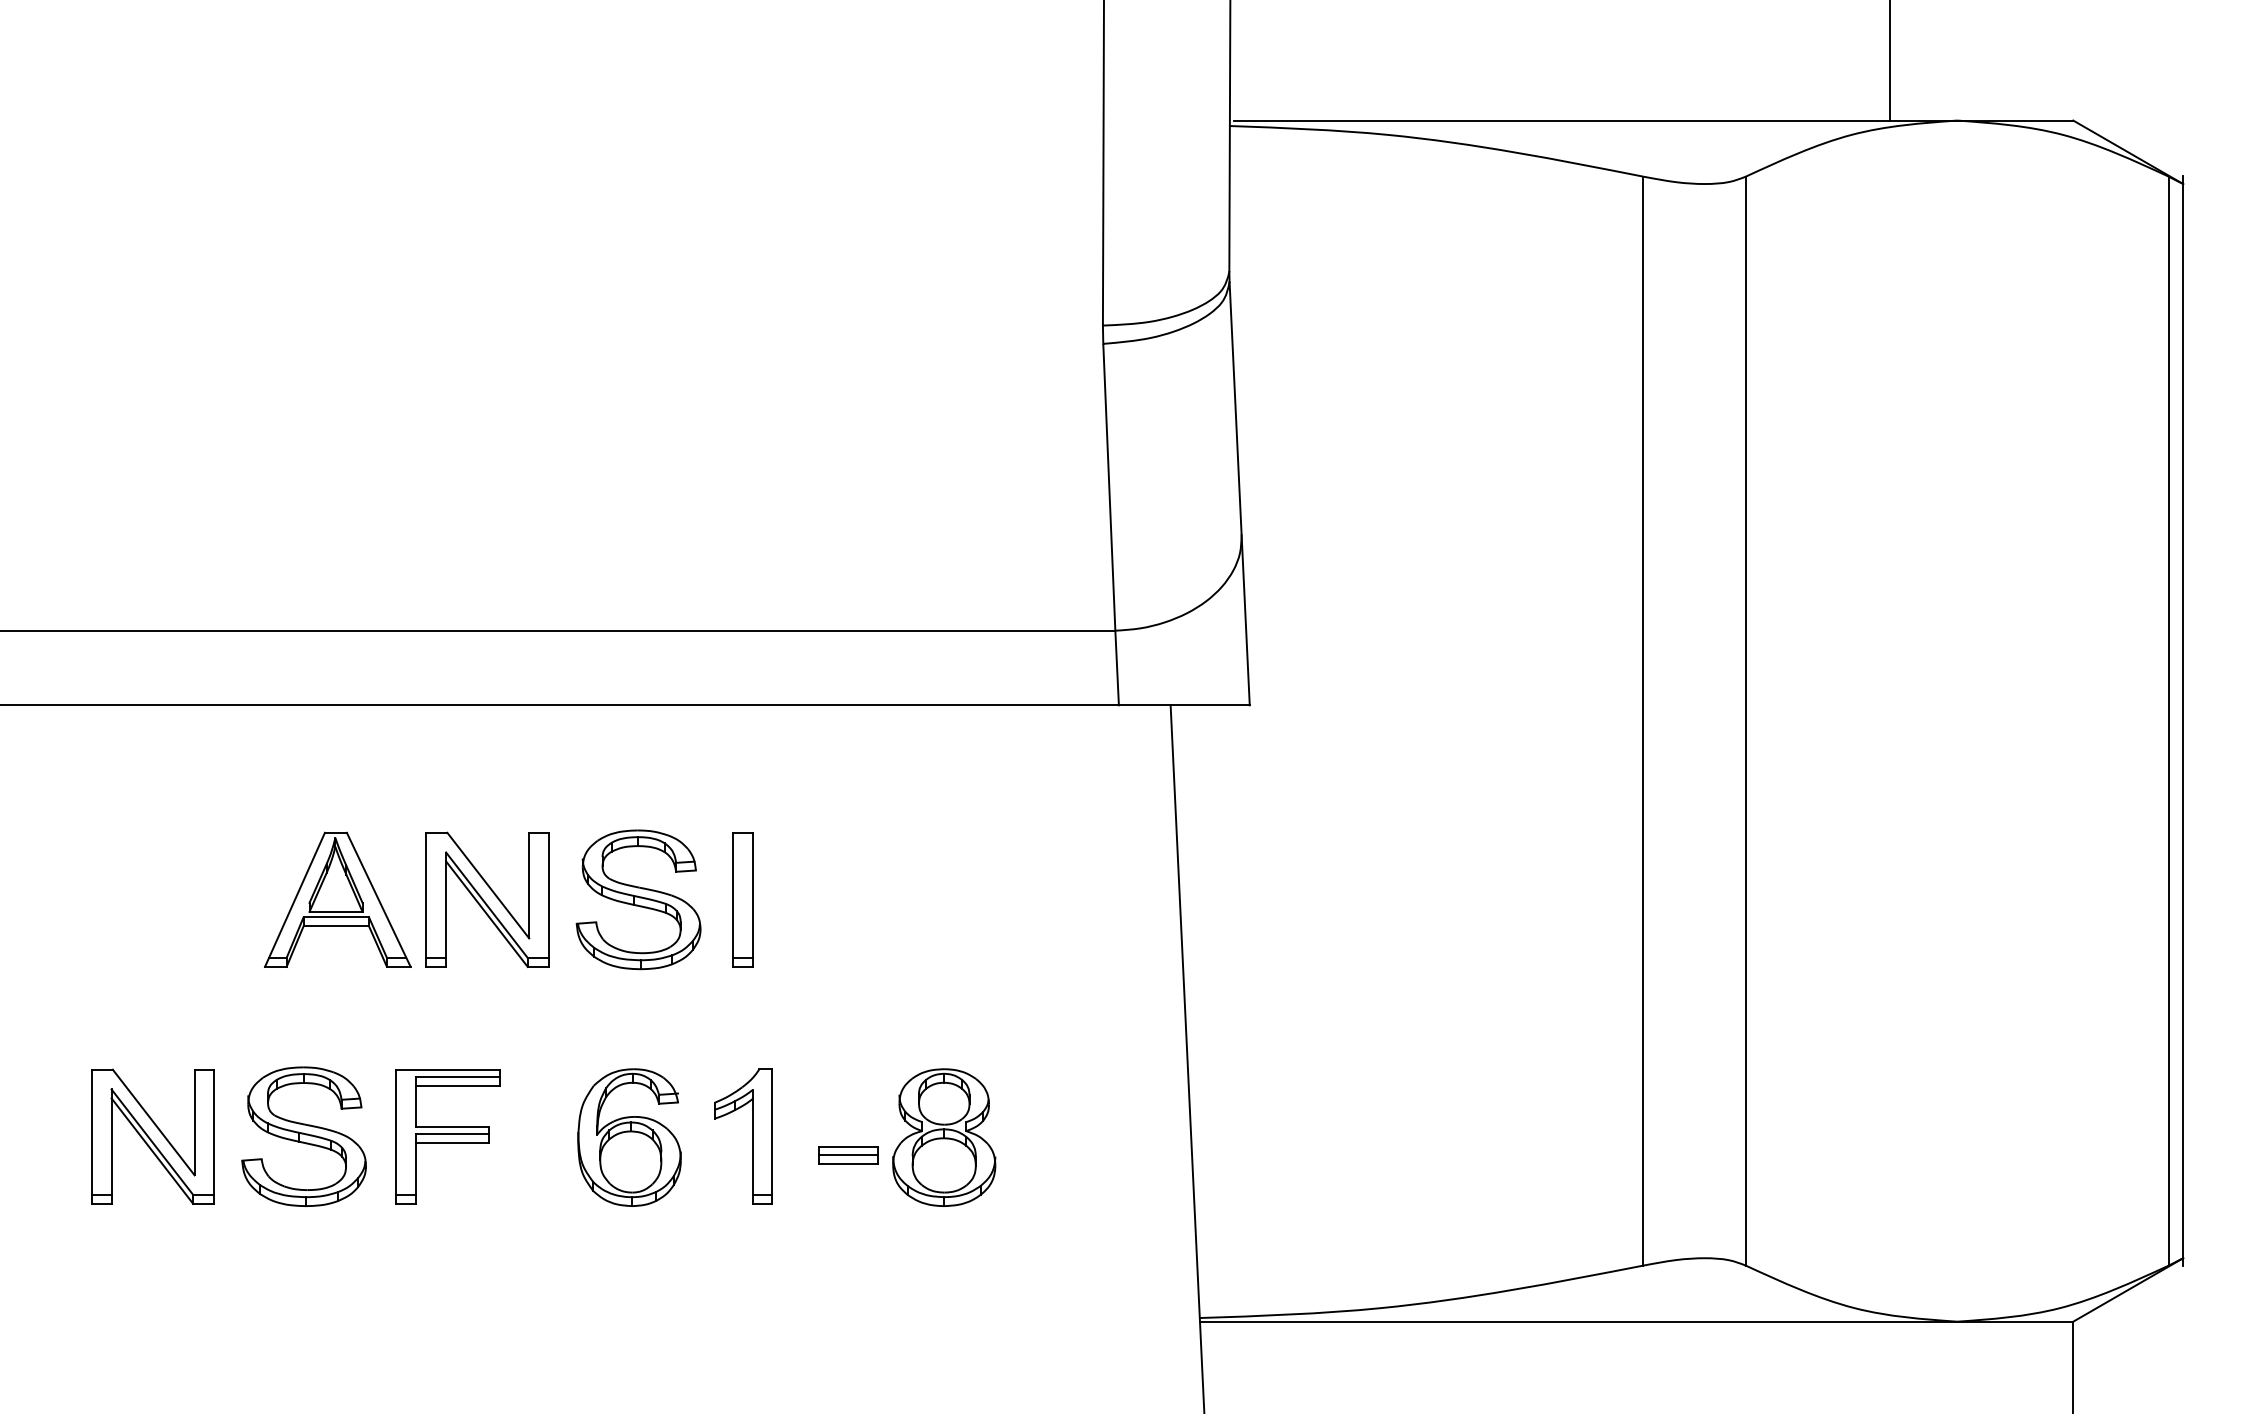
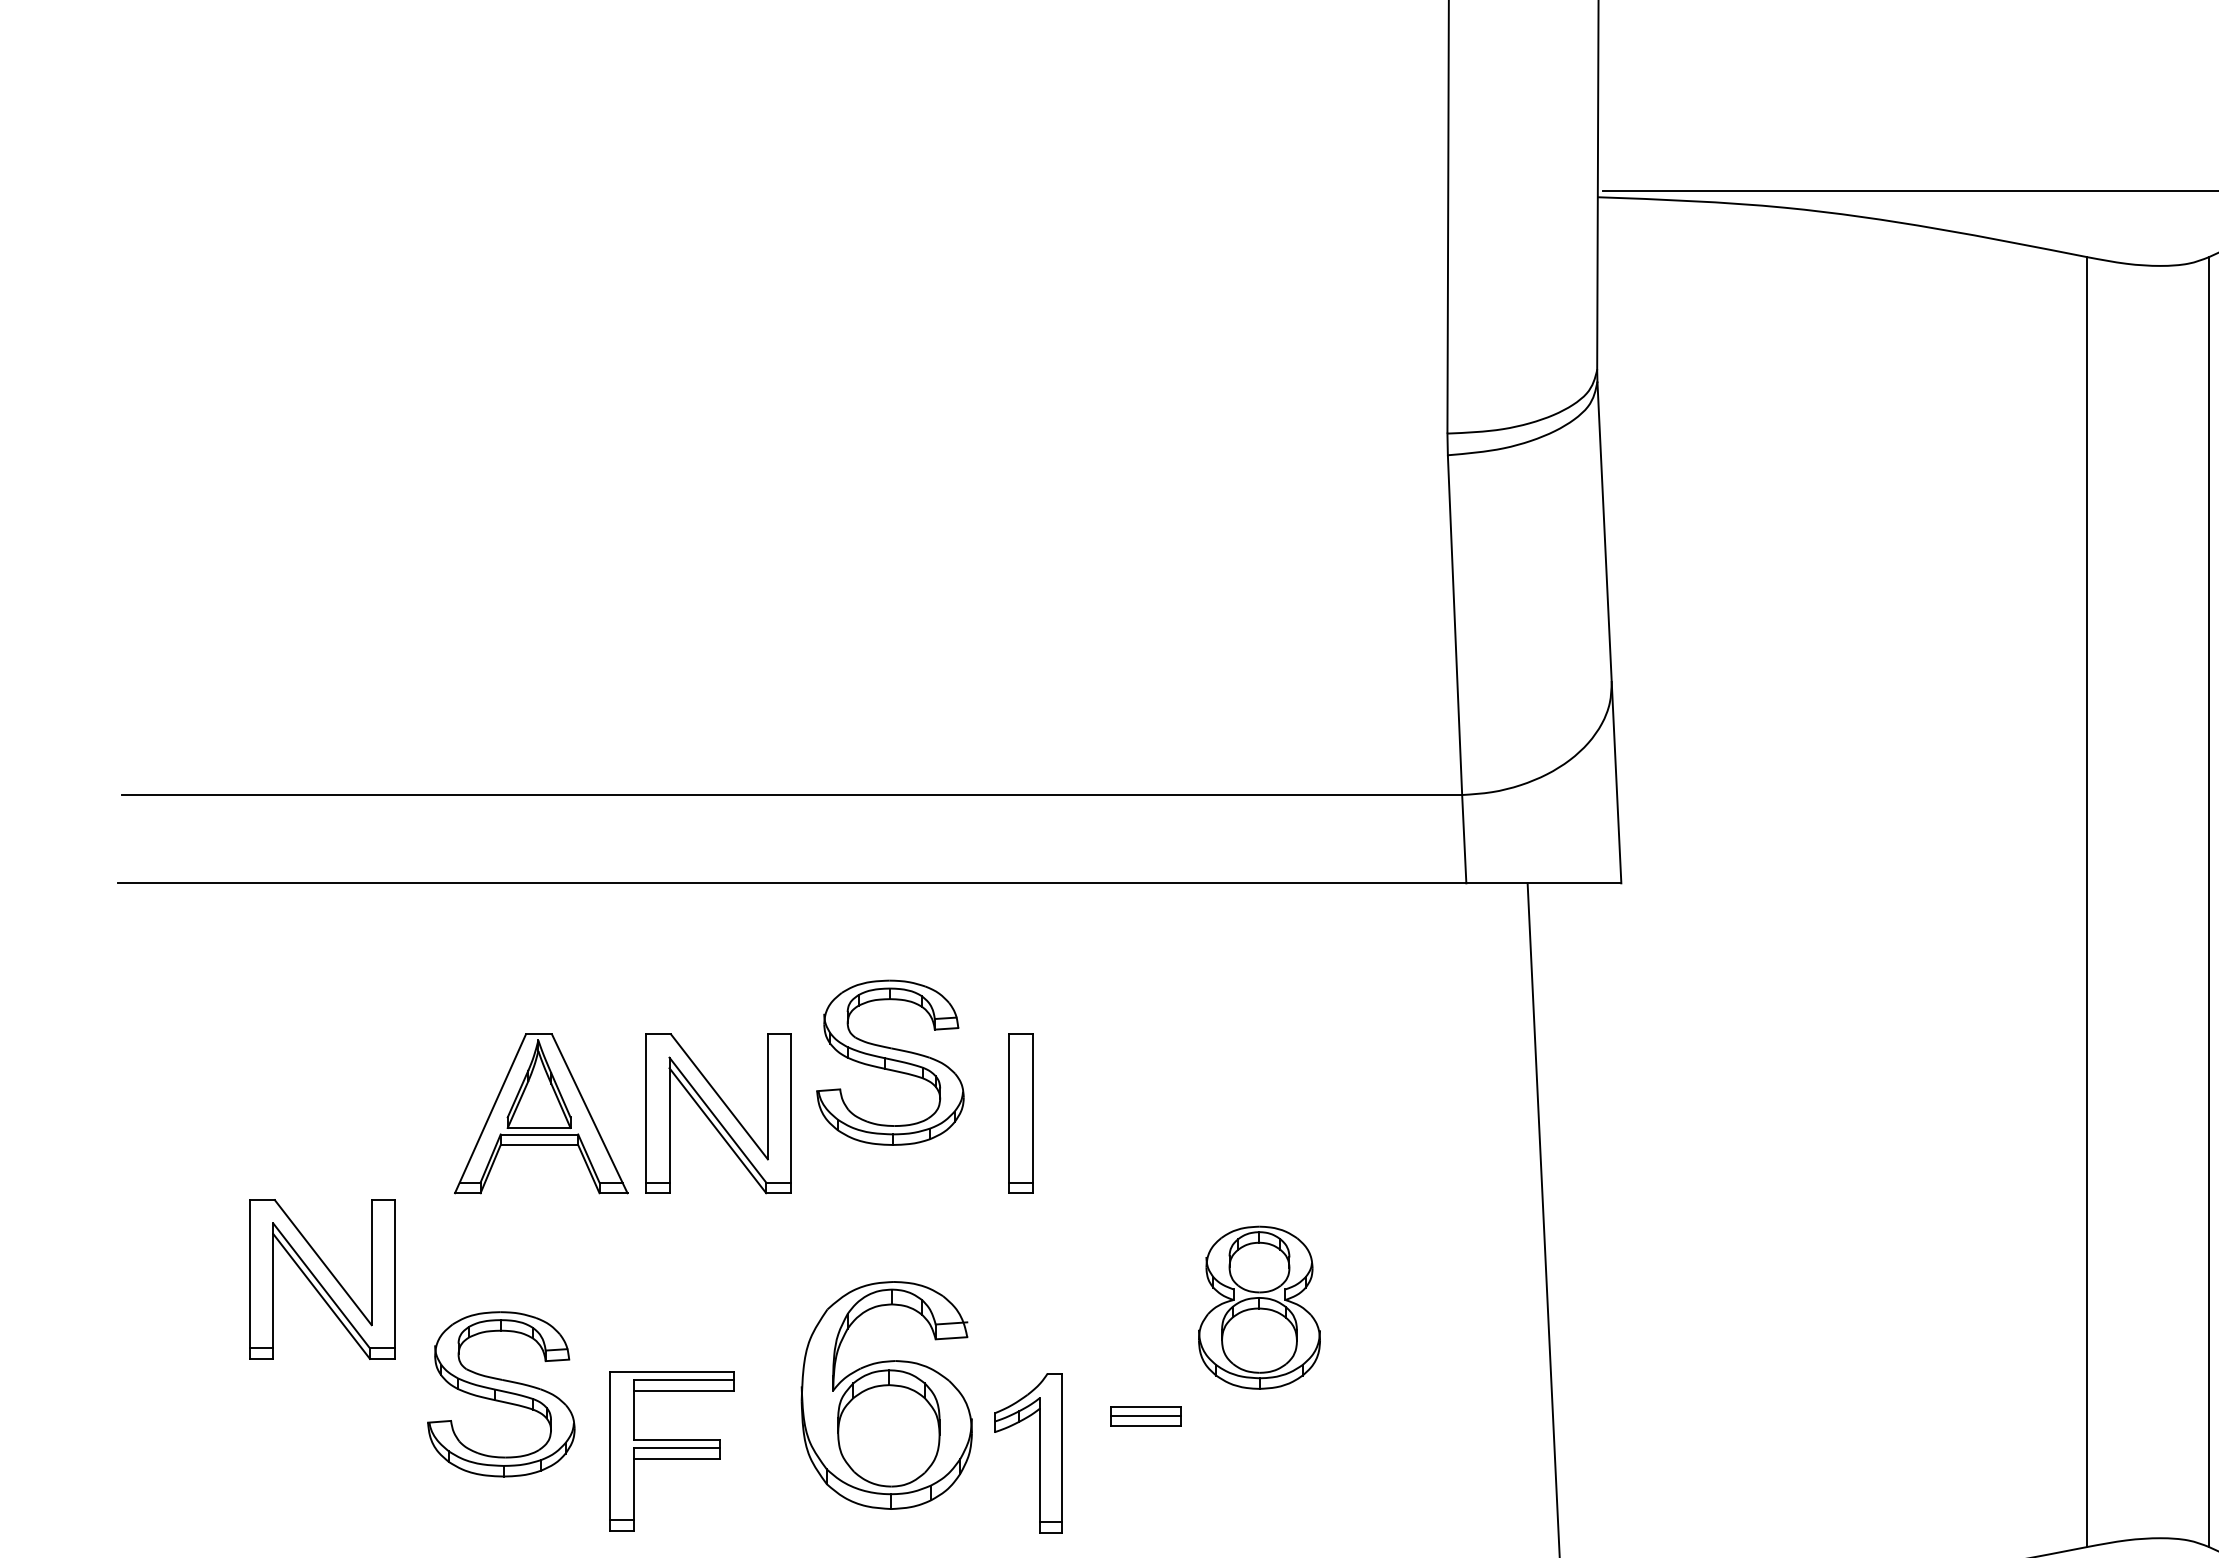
part: (638, 899) -> (890, 1062), moved
part: (152, 1136) -> (321, 1279), moved
part: (447, 1136) -> (671, 1450), moved
part: (752, 1136) -> (1039, 1453), moved
part: (629, 1137) -> (886, 1395), size x1.4
part: (944, 1137) -> (1259, 1307), moved

